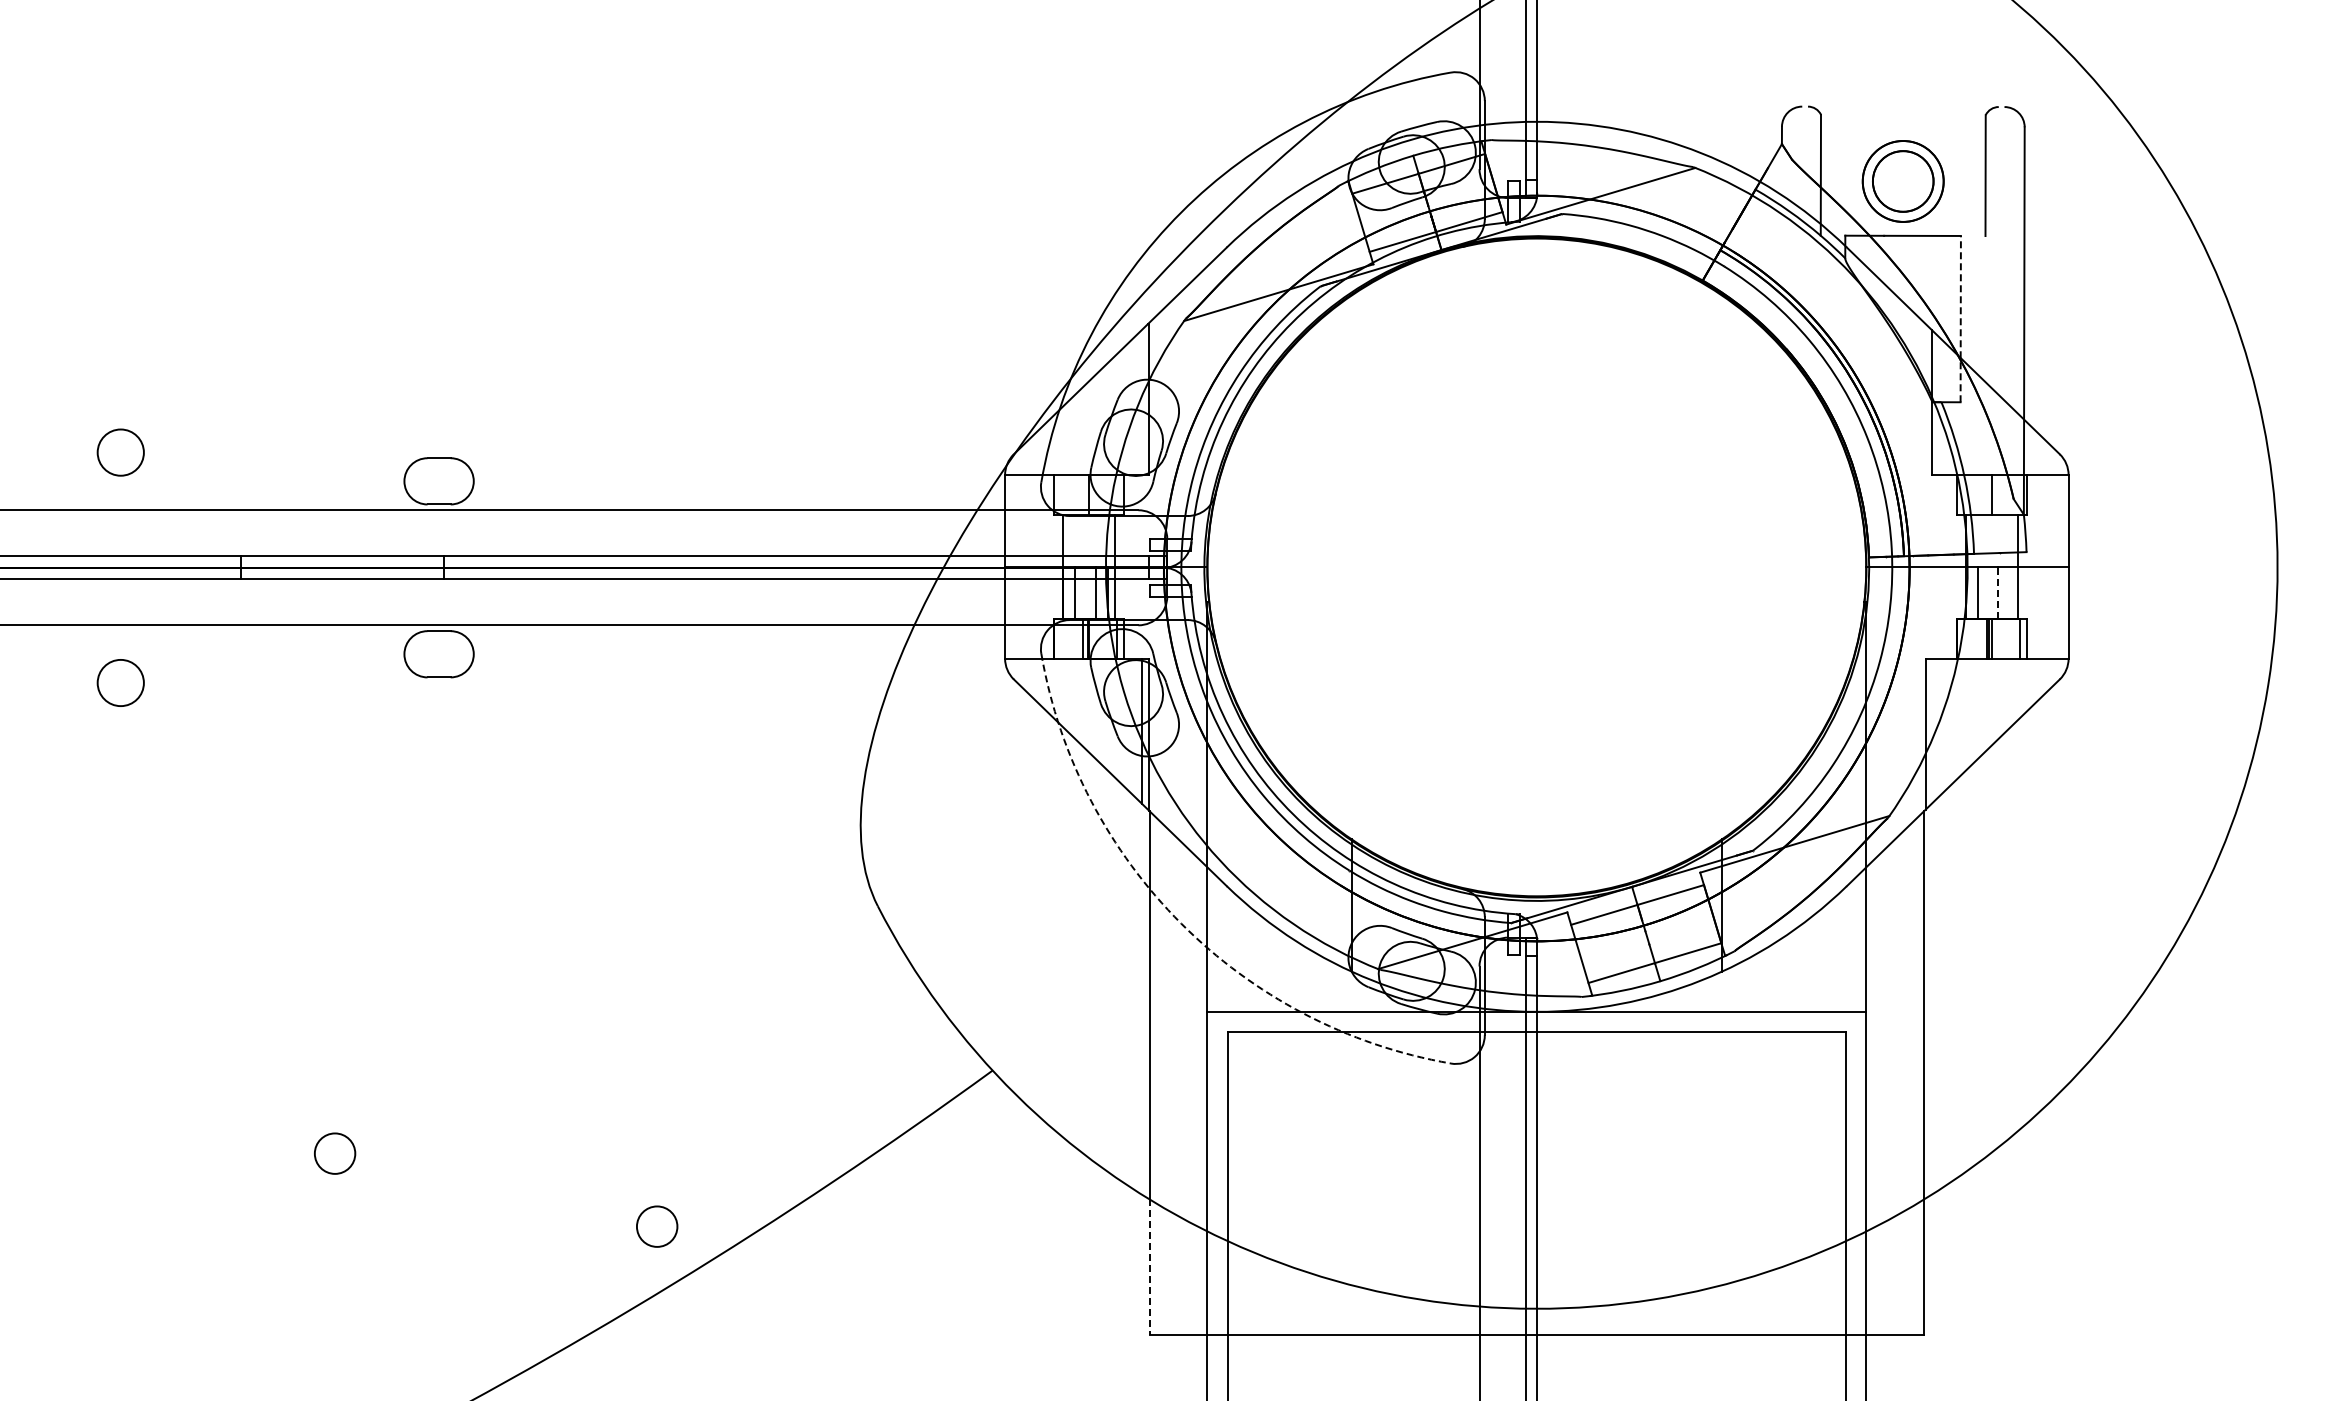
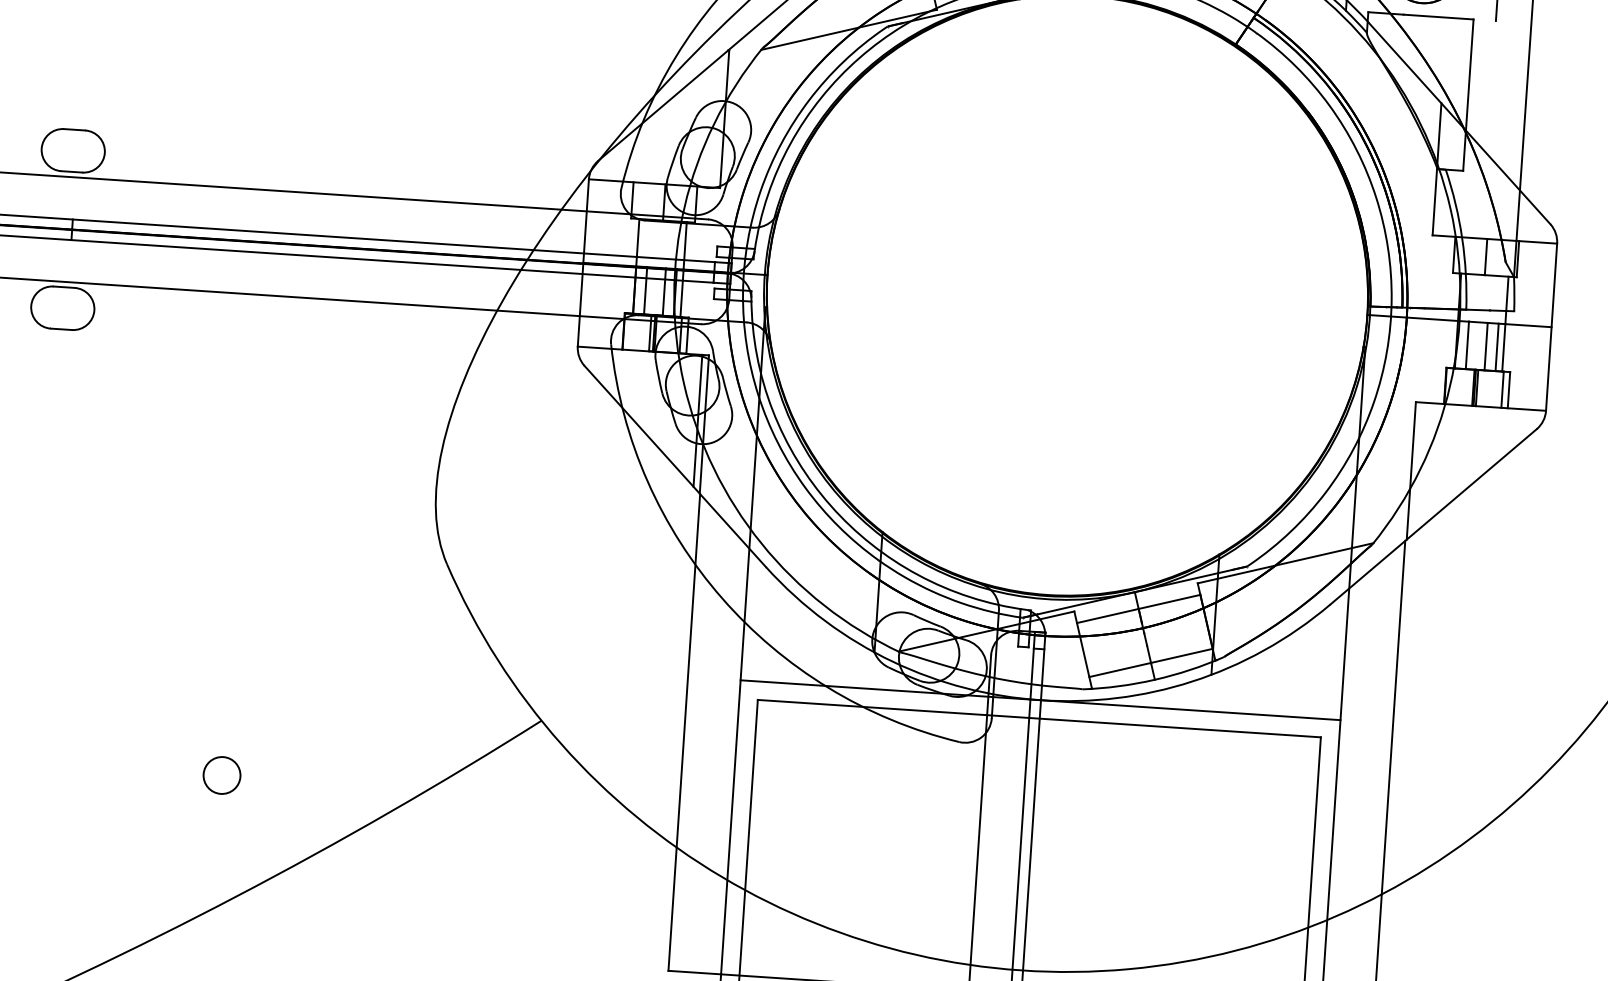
line: (1960, 318) -> (1468, 94), dashed -> solid
line: (1998, 592) -> (1486, 346), dashed -> solid
line: (2010, 592) -> (1497, 347), added
arc: (1181, 923) -> (722, 598), dashed -> solid
circle: (657, 1226) -> (222, 775), moved
line: (1149, 1267) -> (672, 909), dashed -> solid

